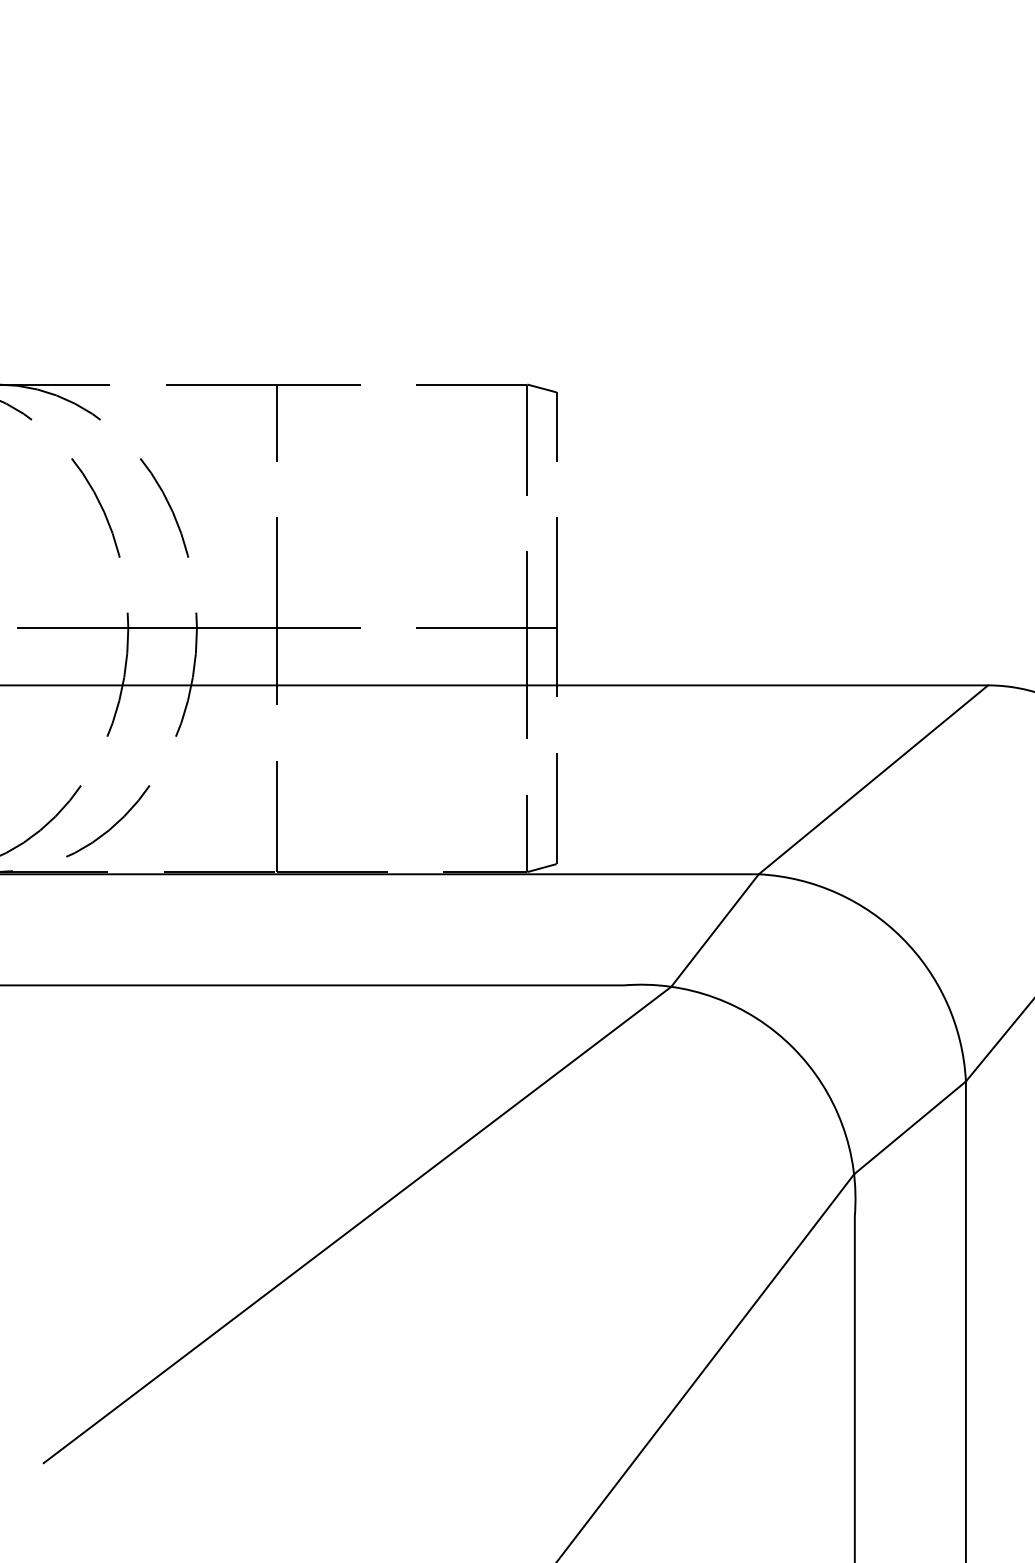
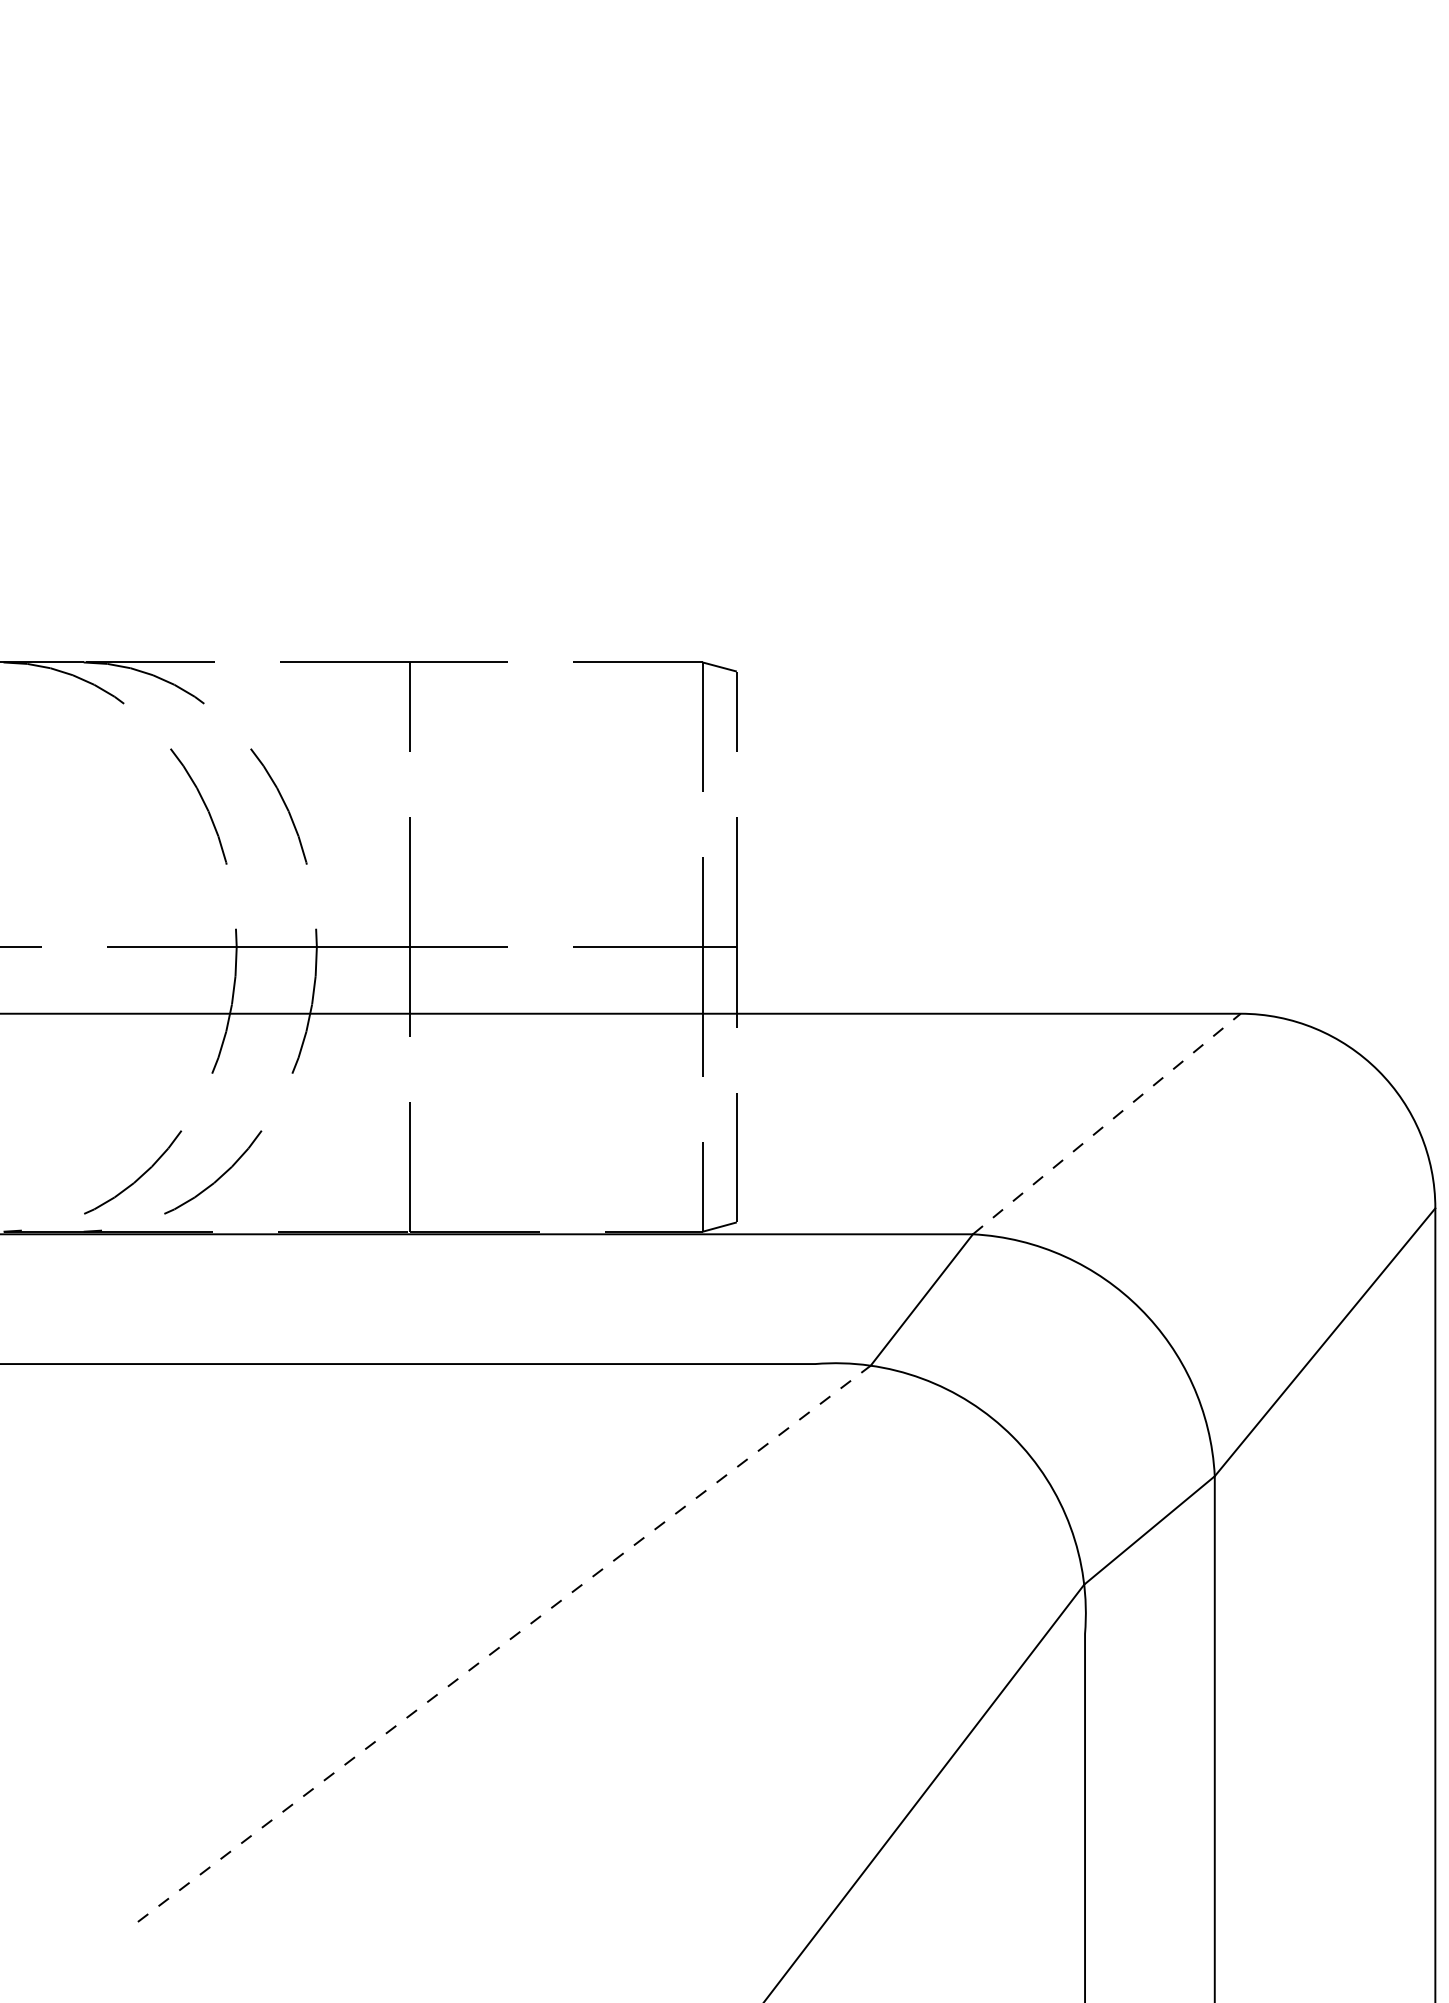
line: (874, 779) -> (1107, 1123), solid -> dashed
line: (357, 1224) -> (504, 1643), solid -> dashed

